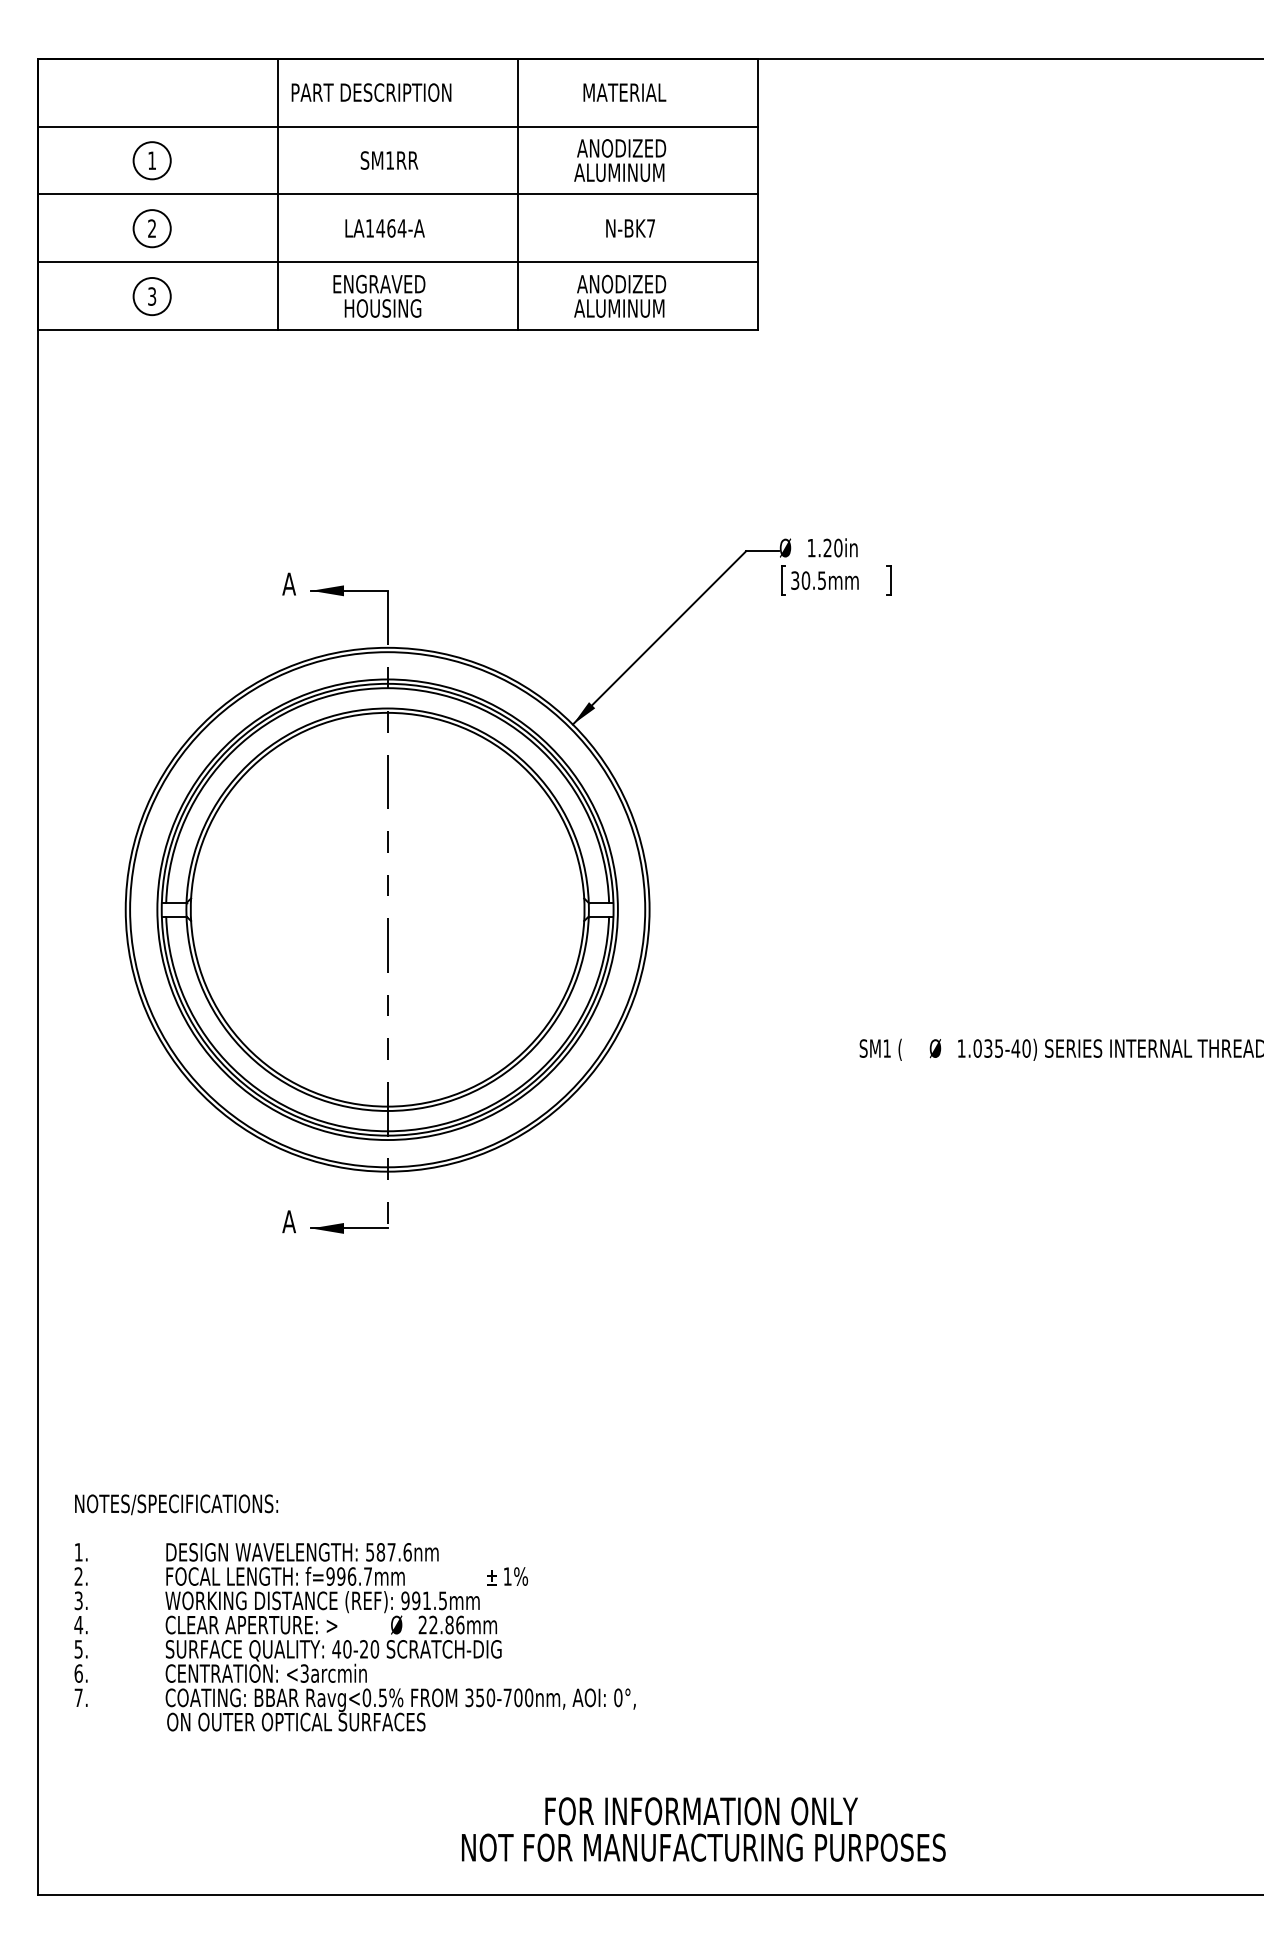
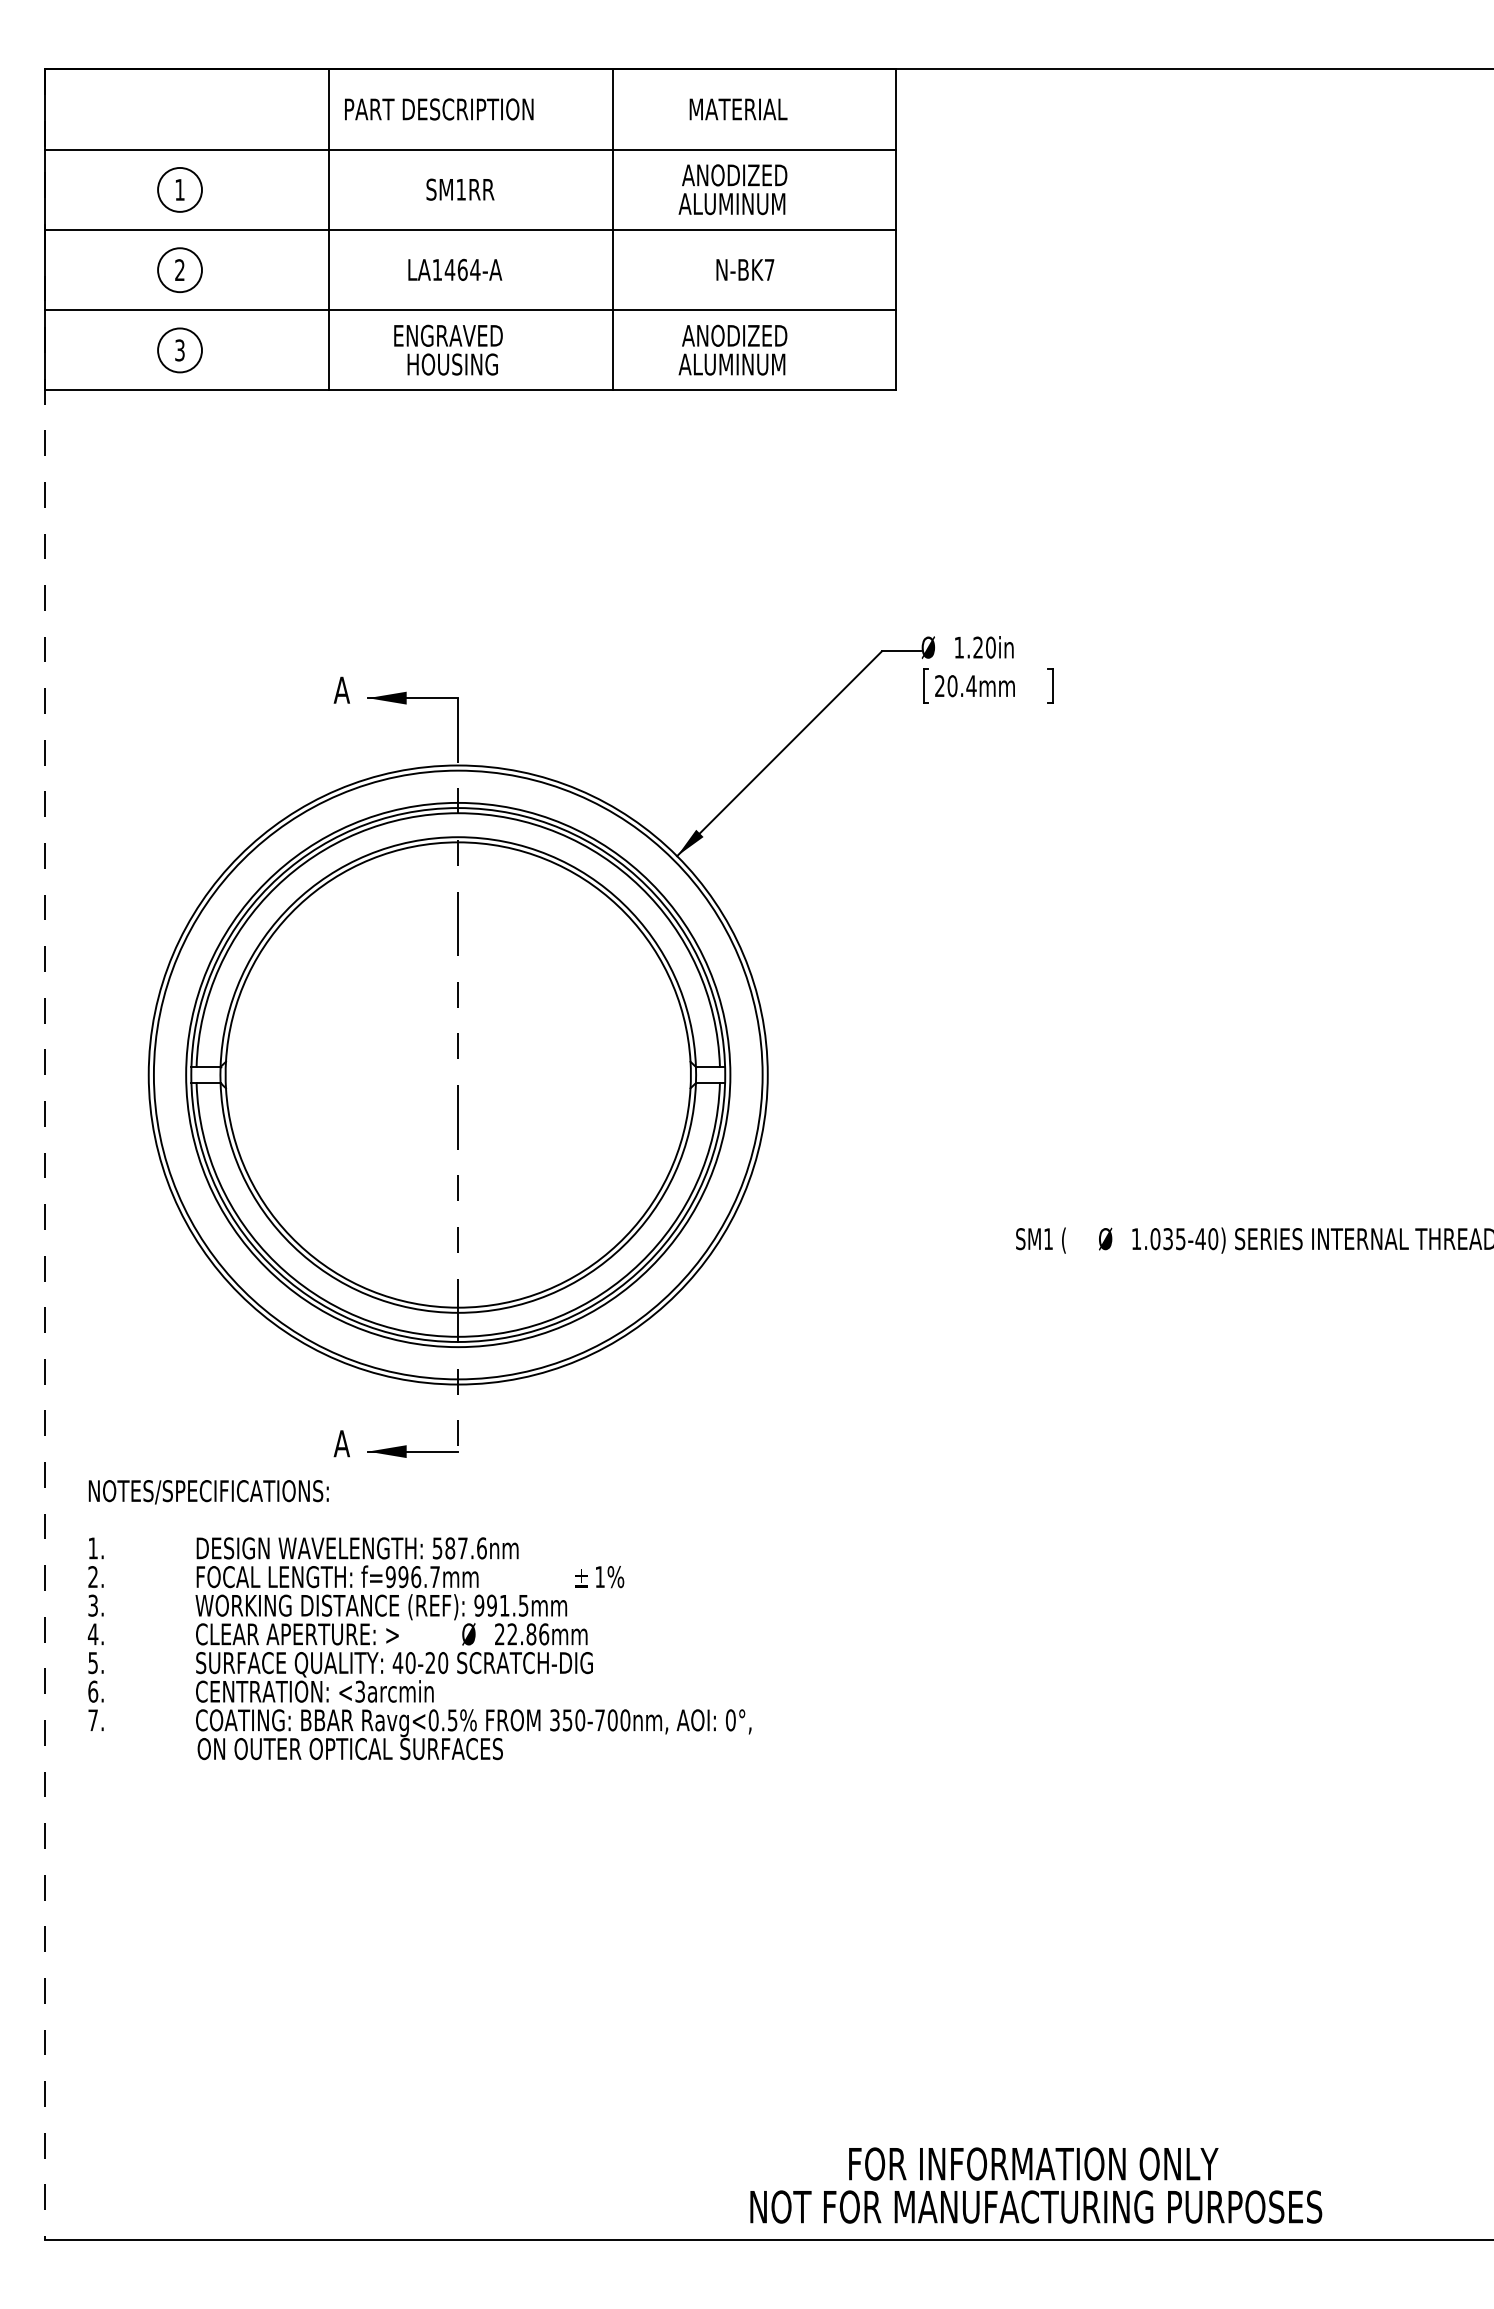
text: (808, 580) -> (955, 685), 30.5mm -> 20.4mm
line: (38, 977) -> (45, 1155), solid -> dashed
text: (354, 1612) -> (419, 1619), moved
text: (703, 1829) -> (1035, 2185), moved

